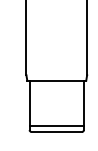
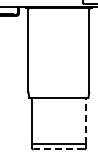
line: (83, 103) -> (85, 120), solid -> dashed
line: (56, 132) -> (58, 149), solid -> dashed

